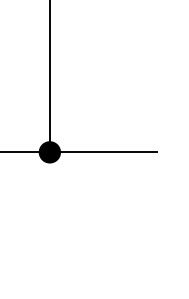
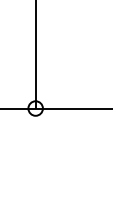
fill: (49, 152) -> (35, 108), removed

